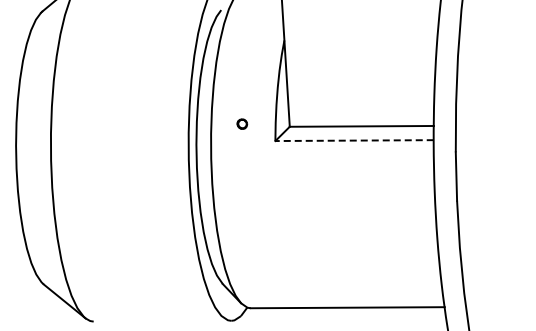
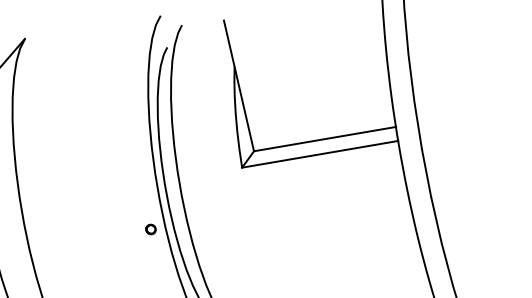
part: (242, 123) -> (151, 228), moved
line: (354, 140) -> (320, 154), dashed -> solid

